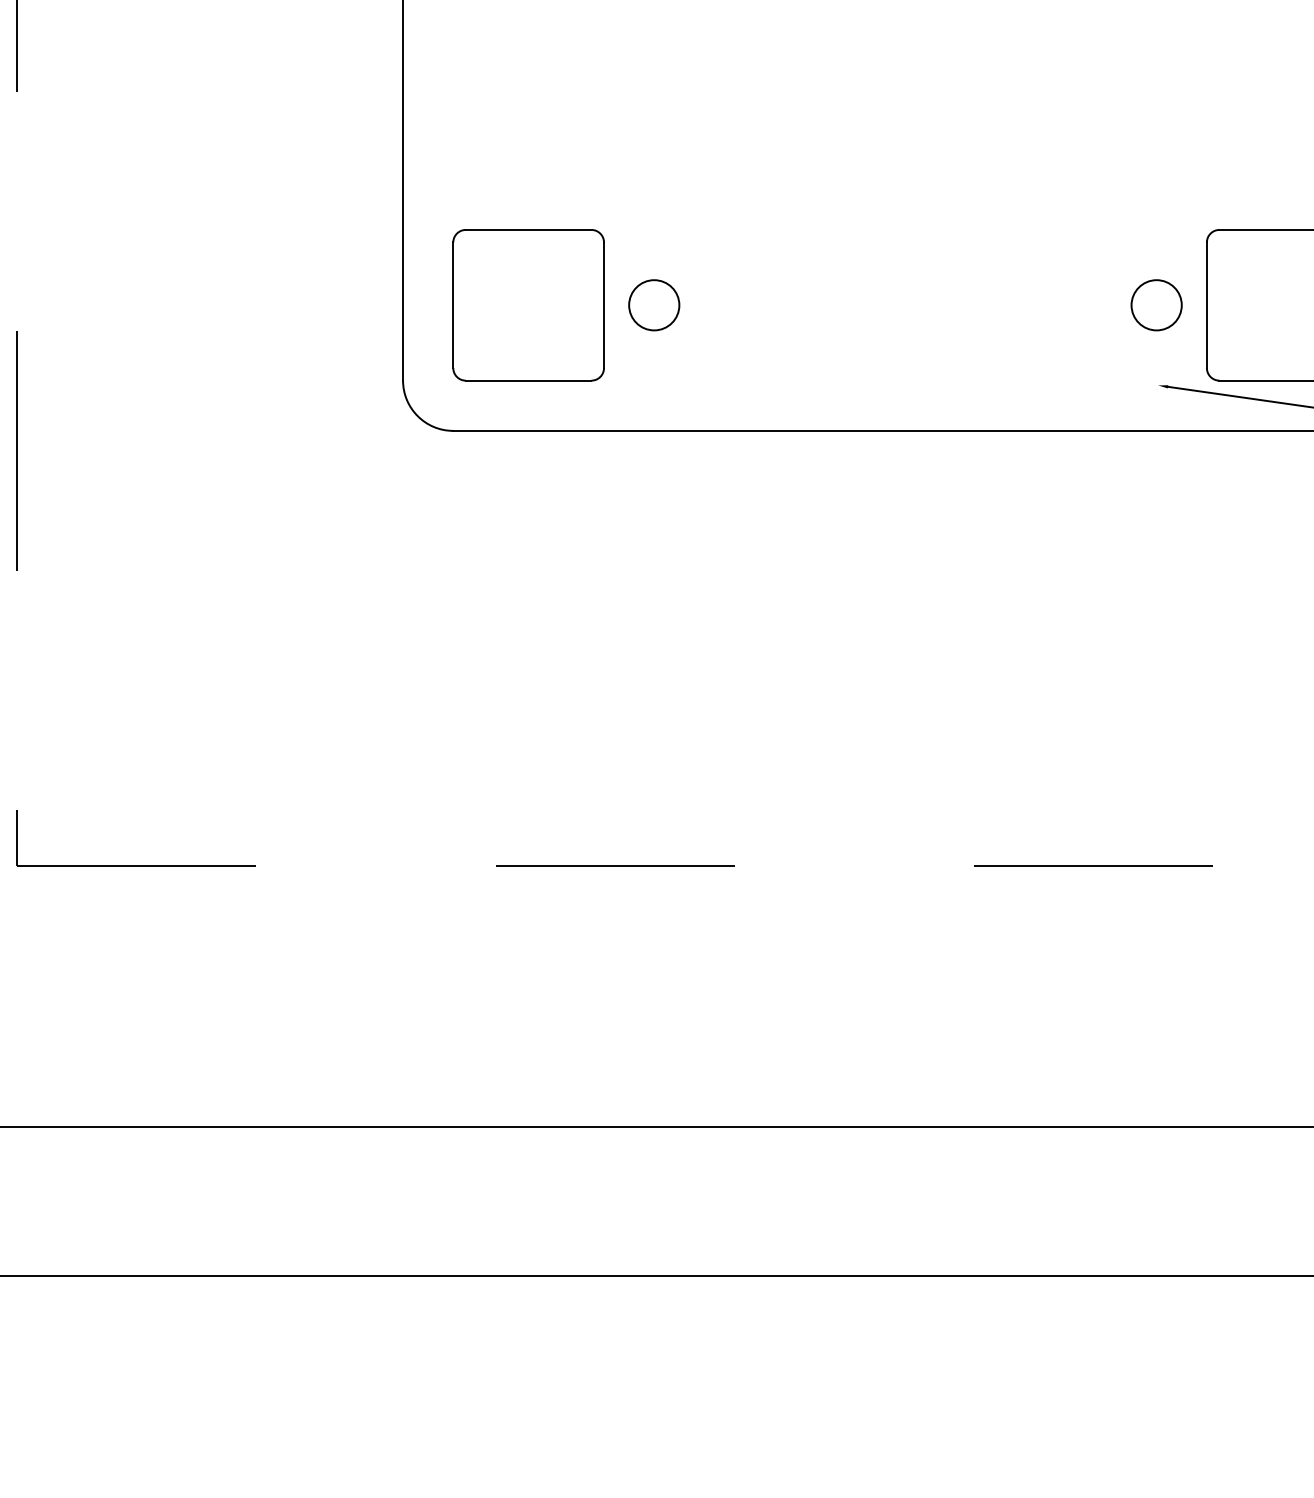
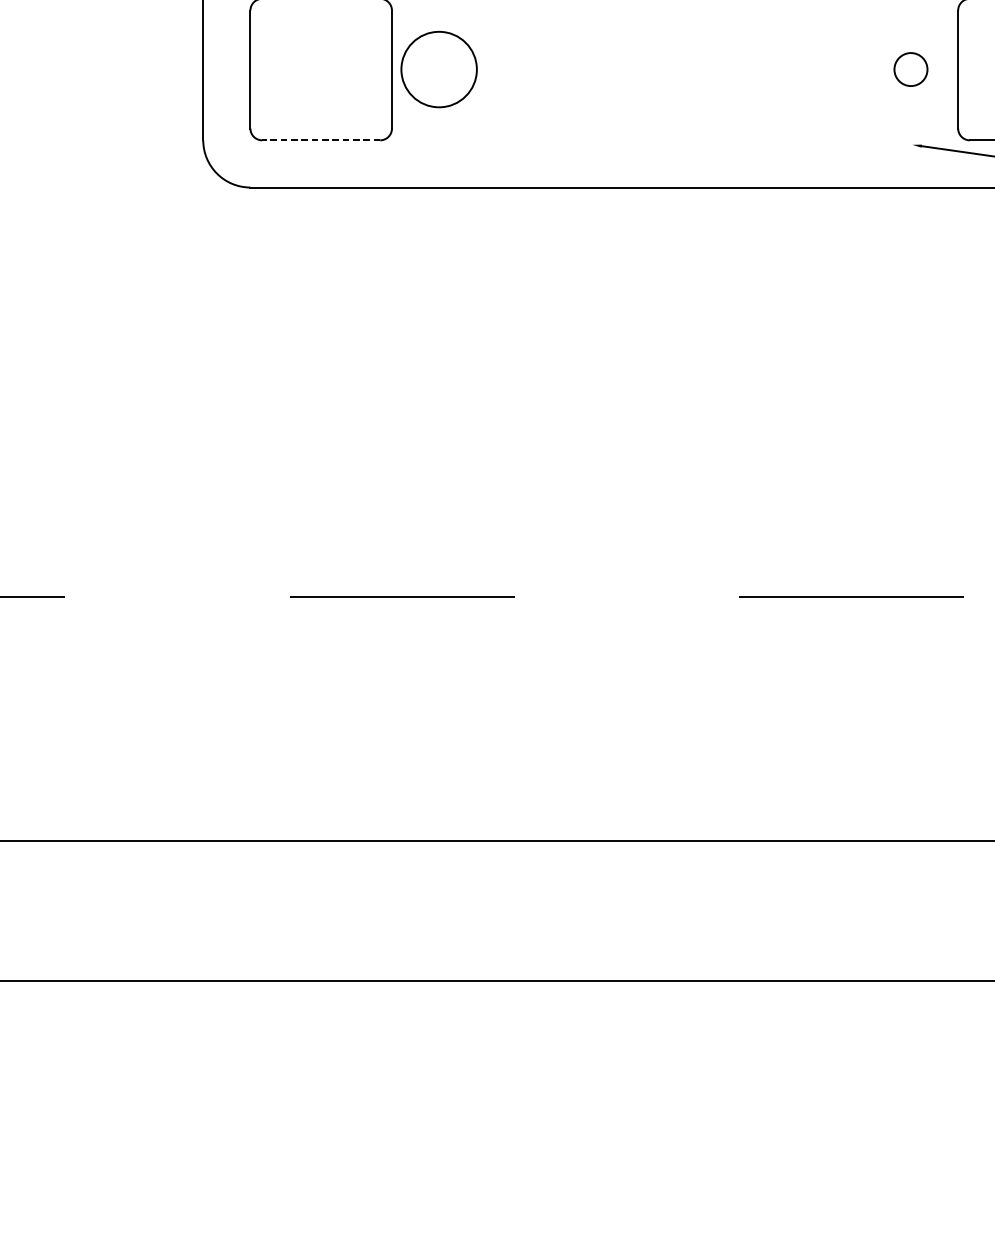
circle: (654, 305) -> (439, 69), size x1.6
circle: (1156, 305) -> (910, 69), size x0.7
line: (528, 380) -> (321, 140), solid -> dashed

